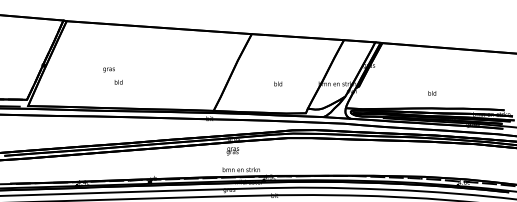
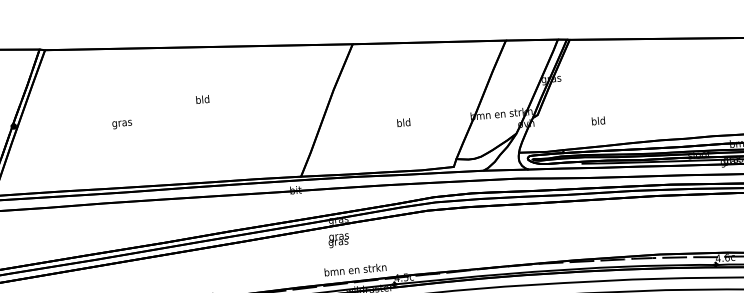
text: (118, 82) -> (202, 99), moved
text: (432, 93) -> (598, 121), moved

